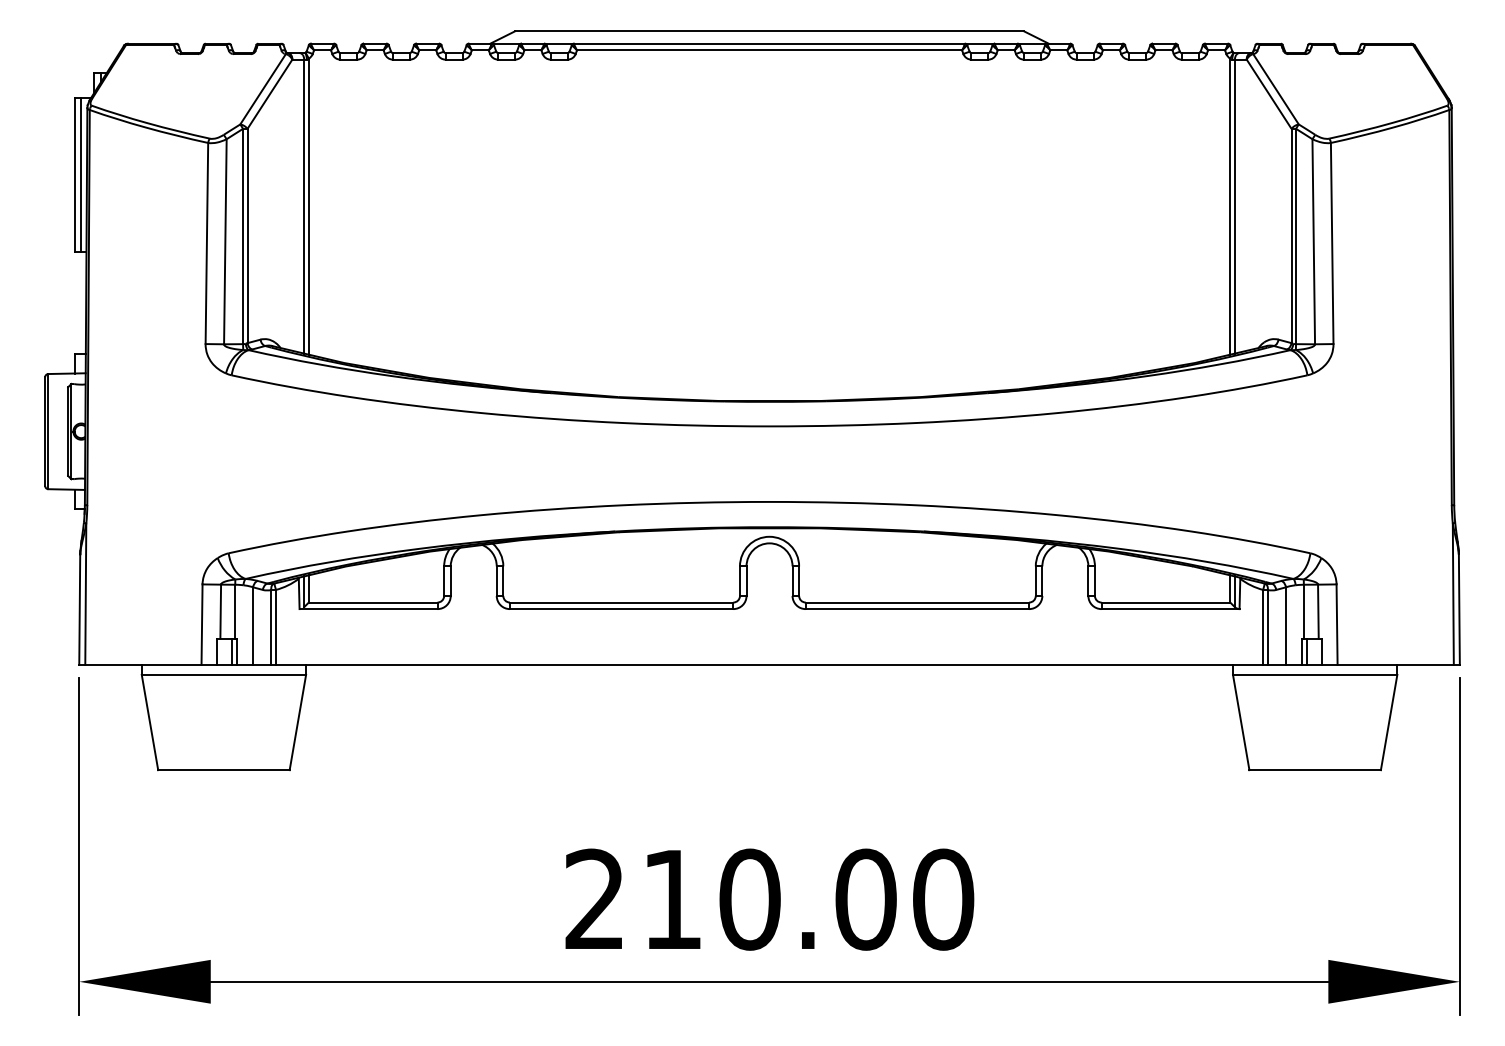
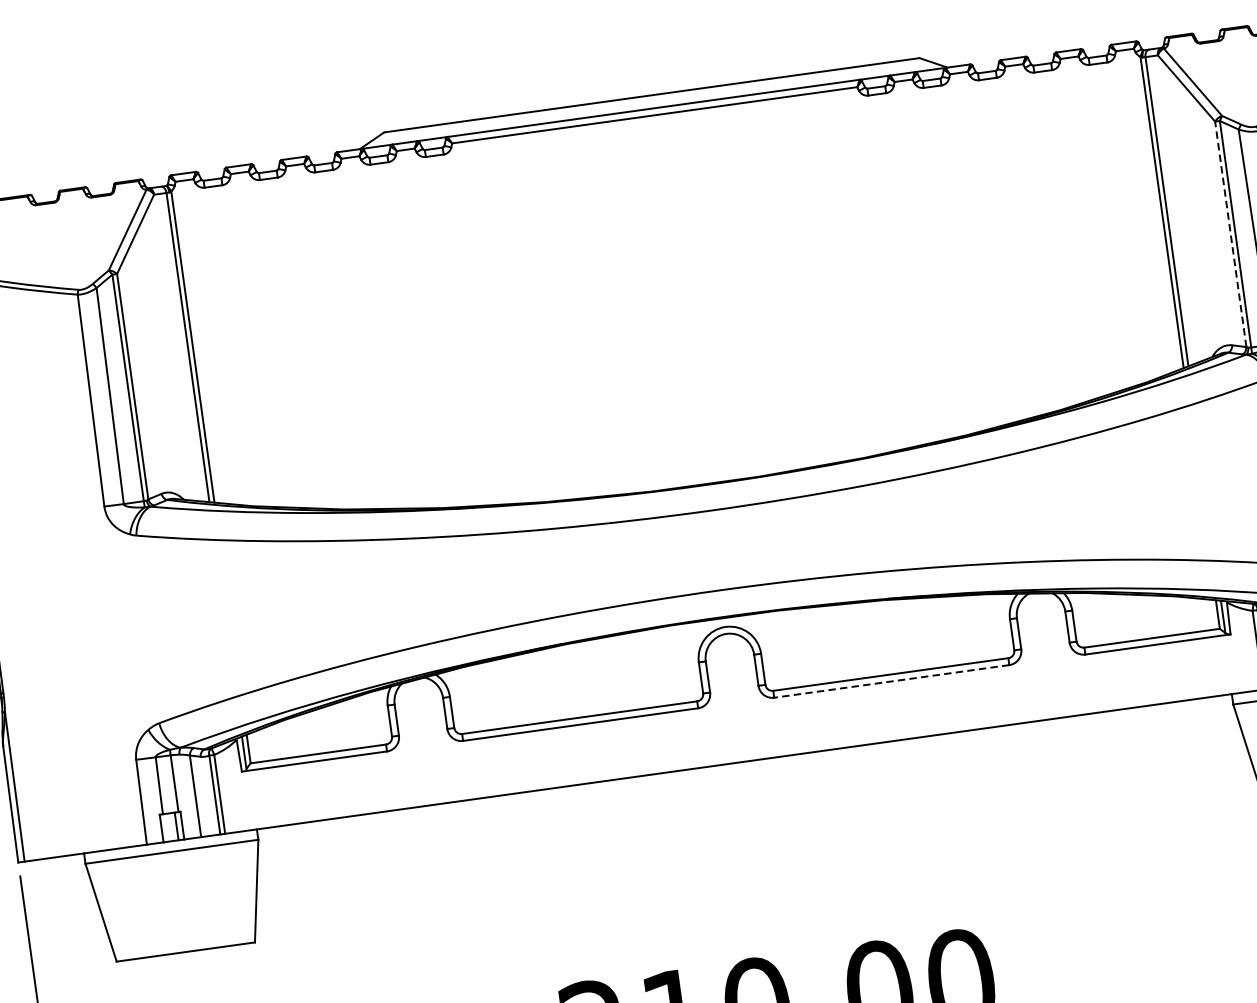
line: (1291, 235) -> (1230, 233), solid -> dashed
line: (917, 609) -> (891, 681), solid -> dashed

